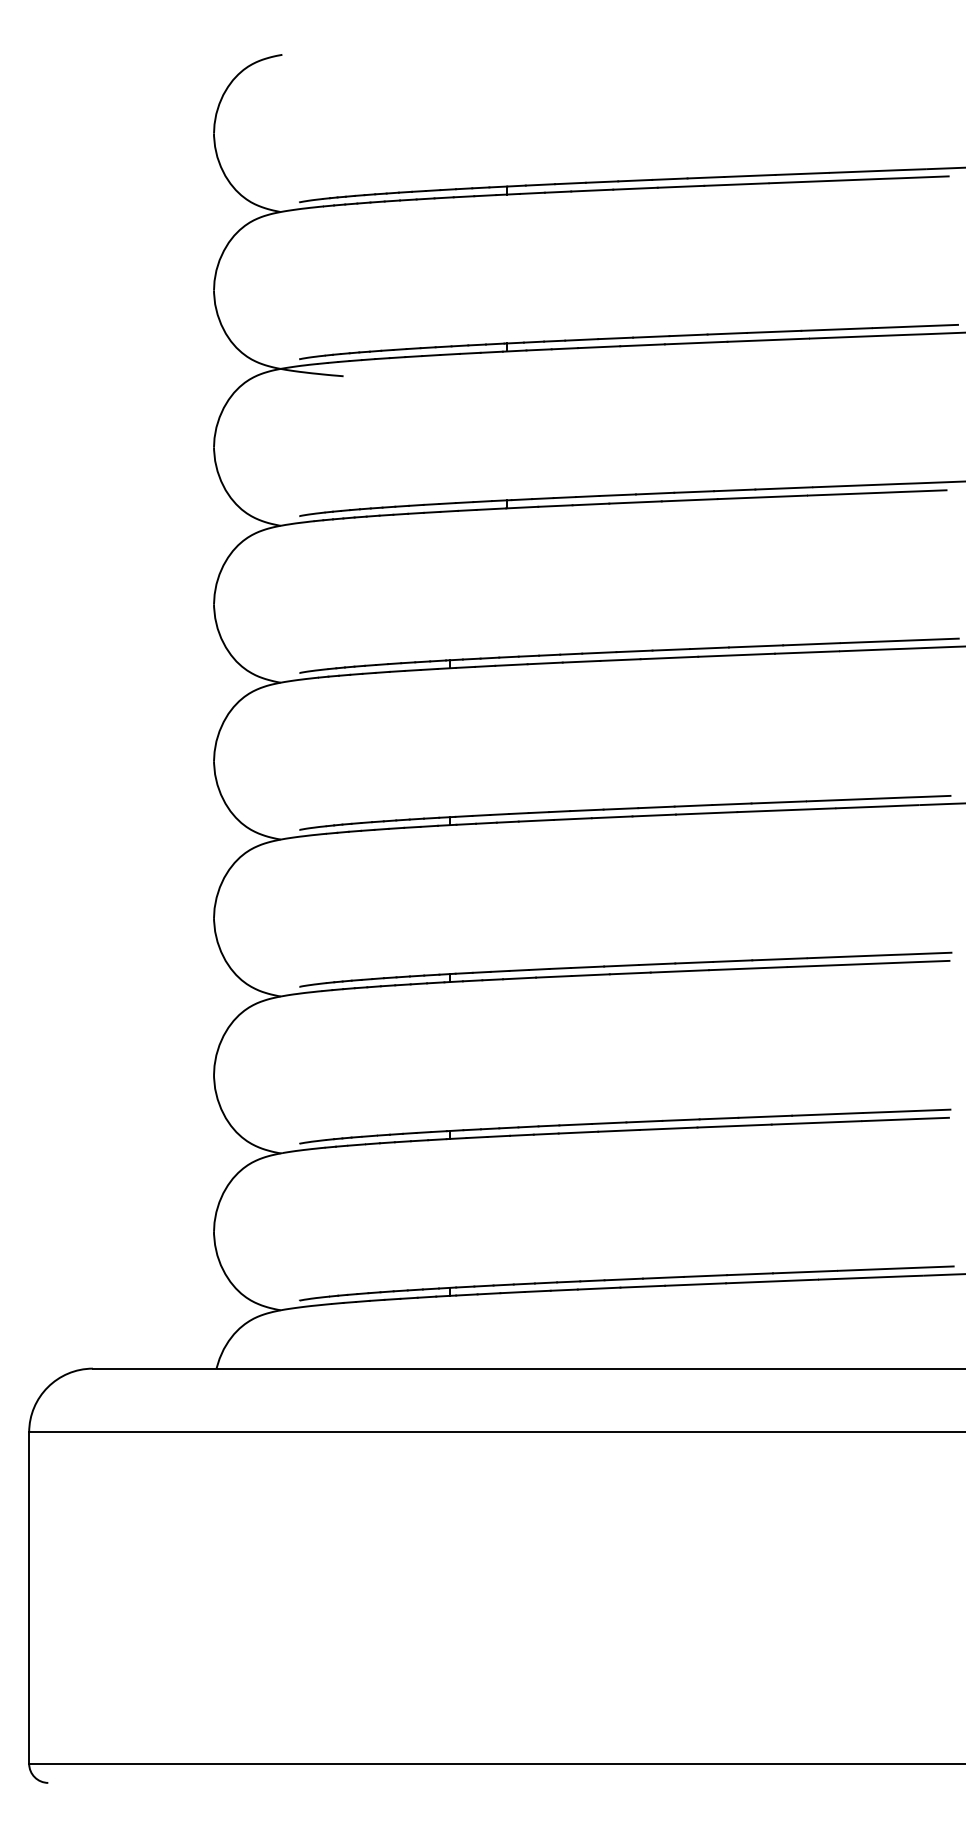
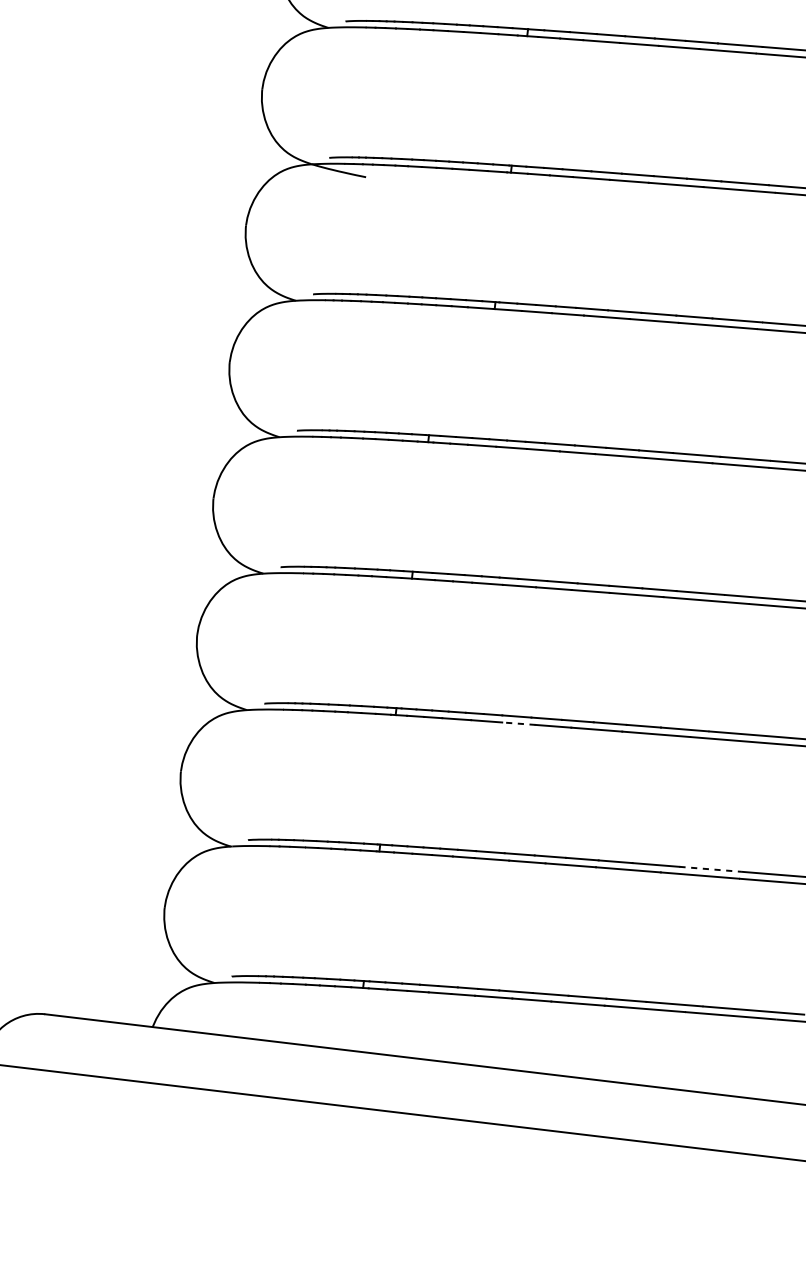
line: (590, 975) -> (518, 723), solid -> dashed
line: (827, 1114) -> (710, 869), solid -> dashed

